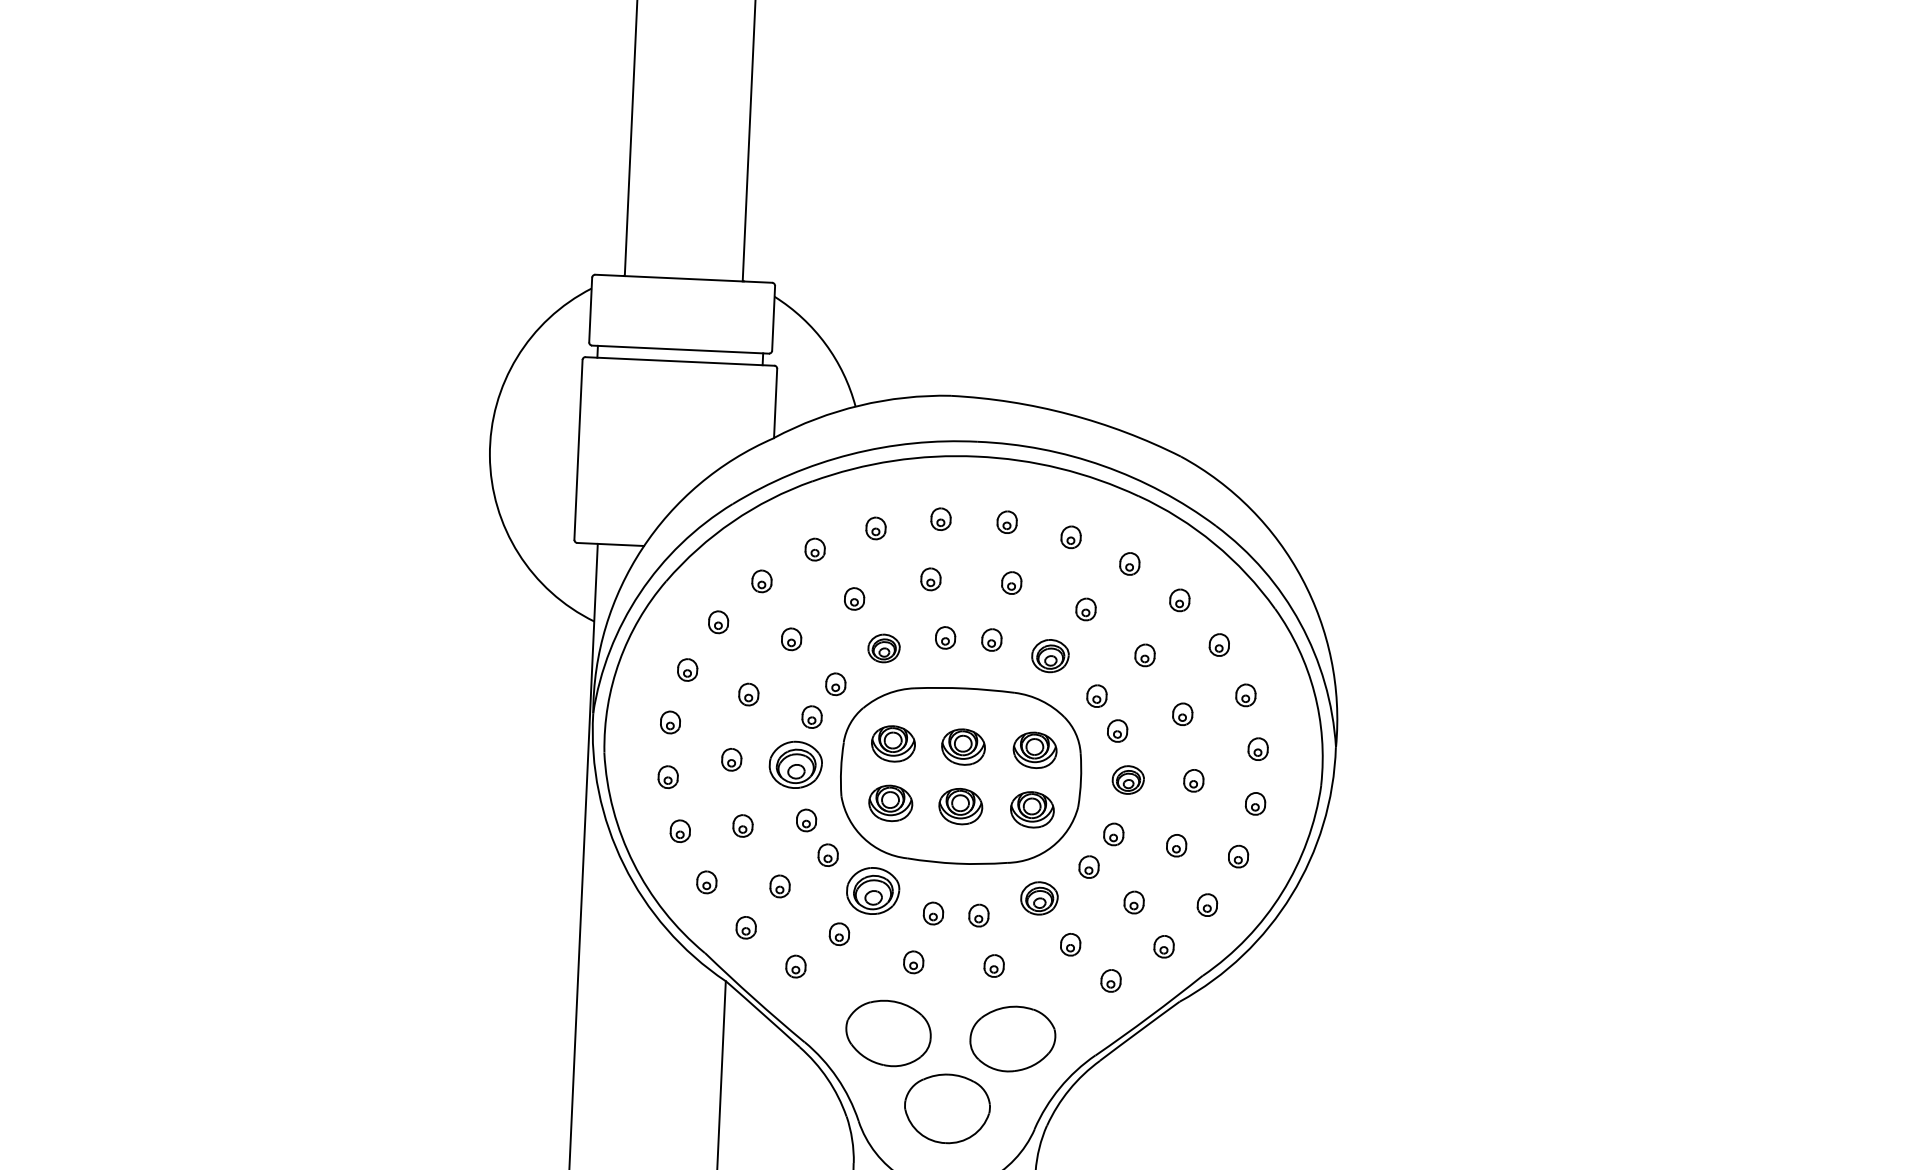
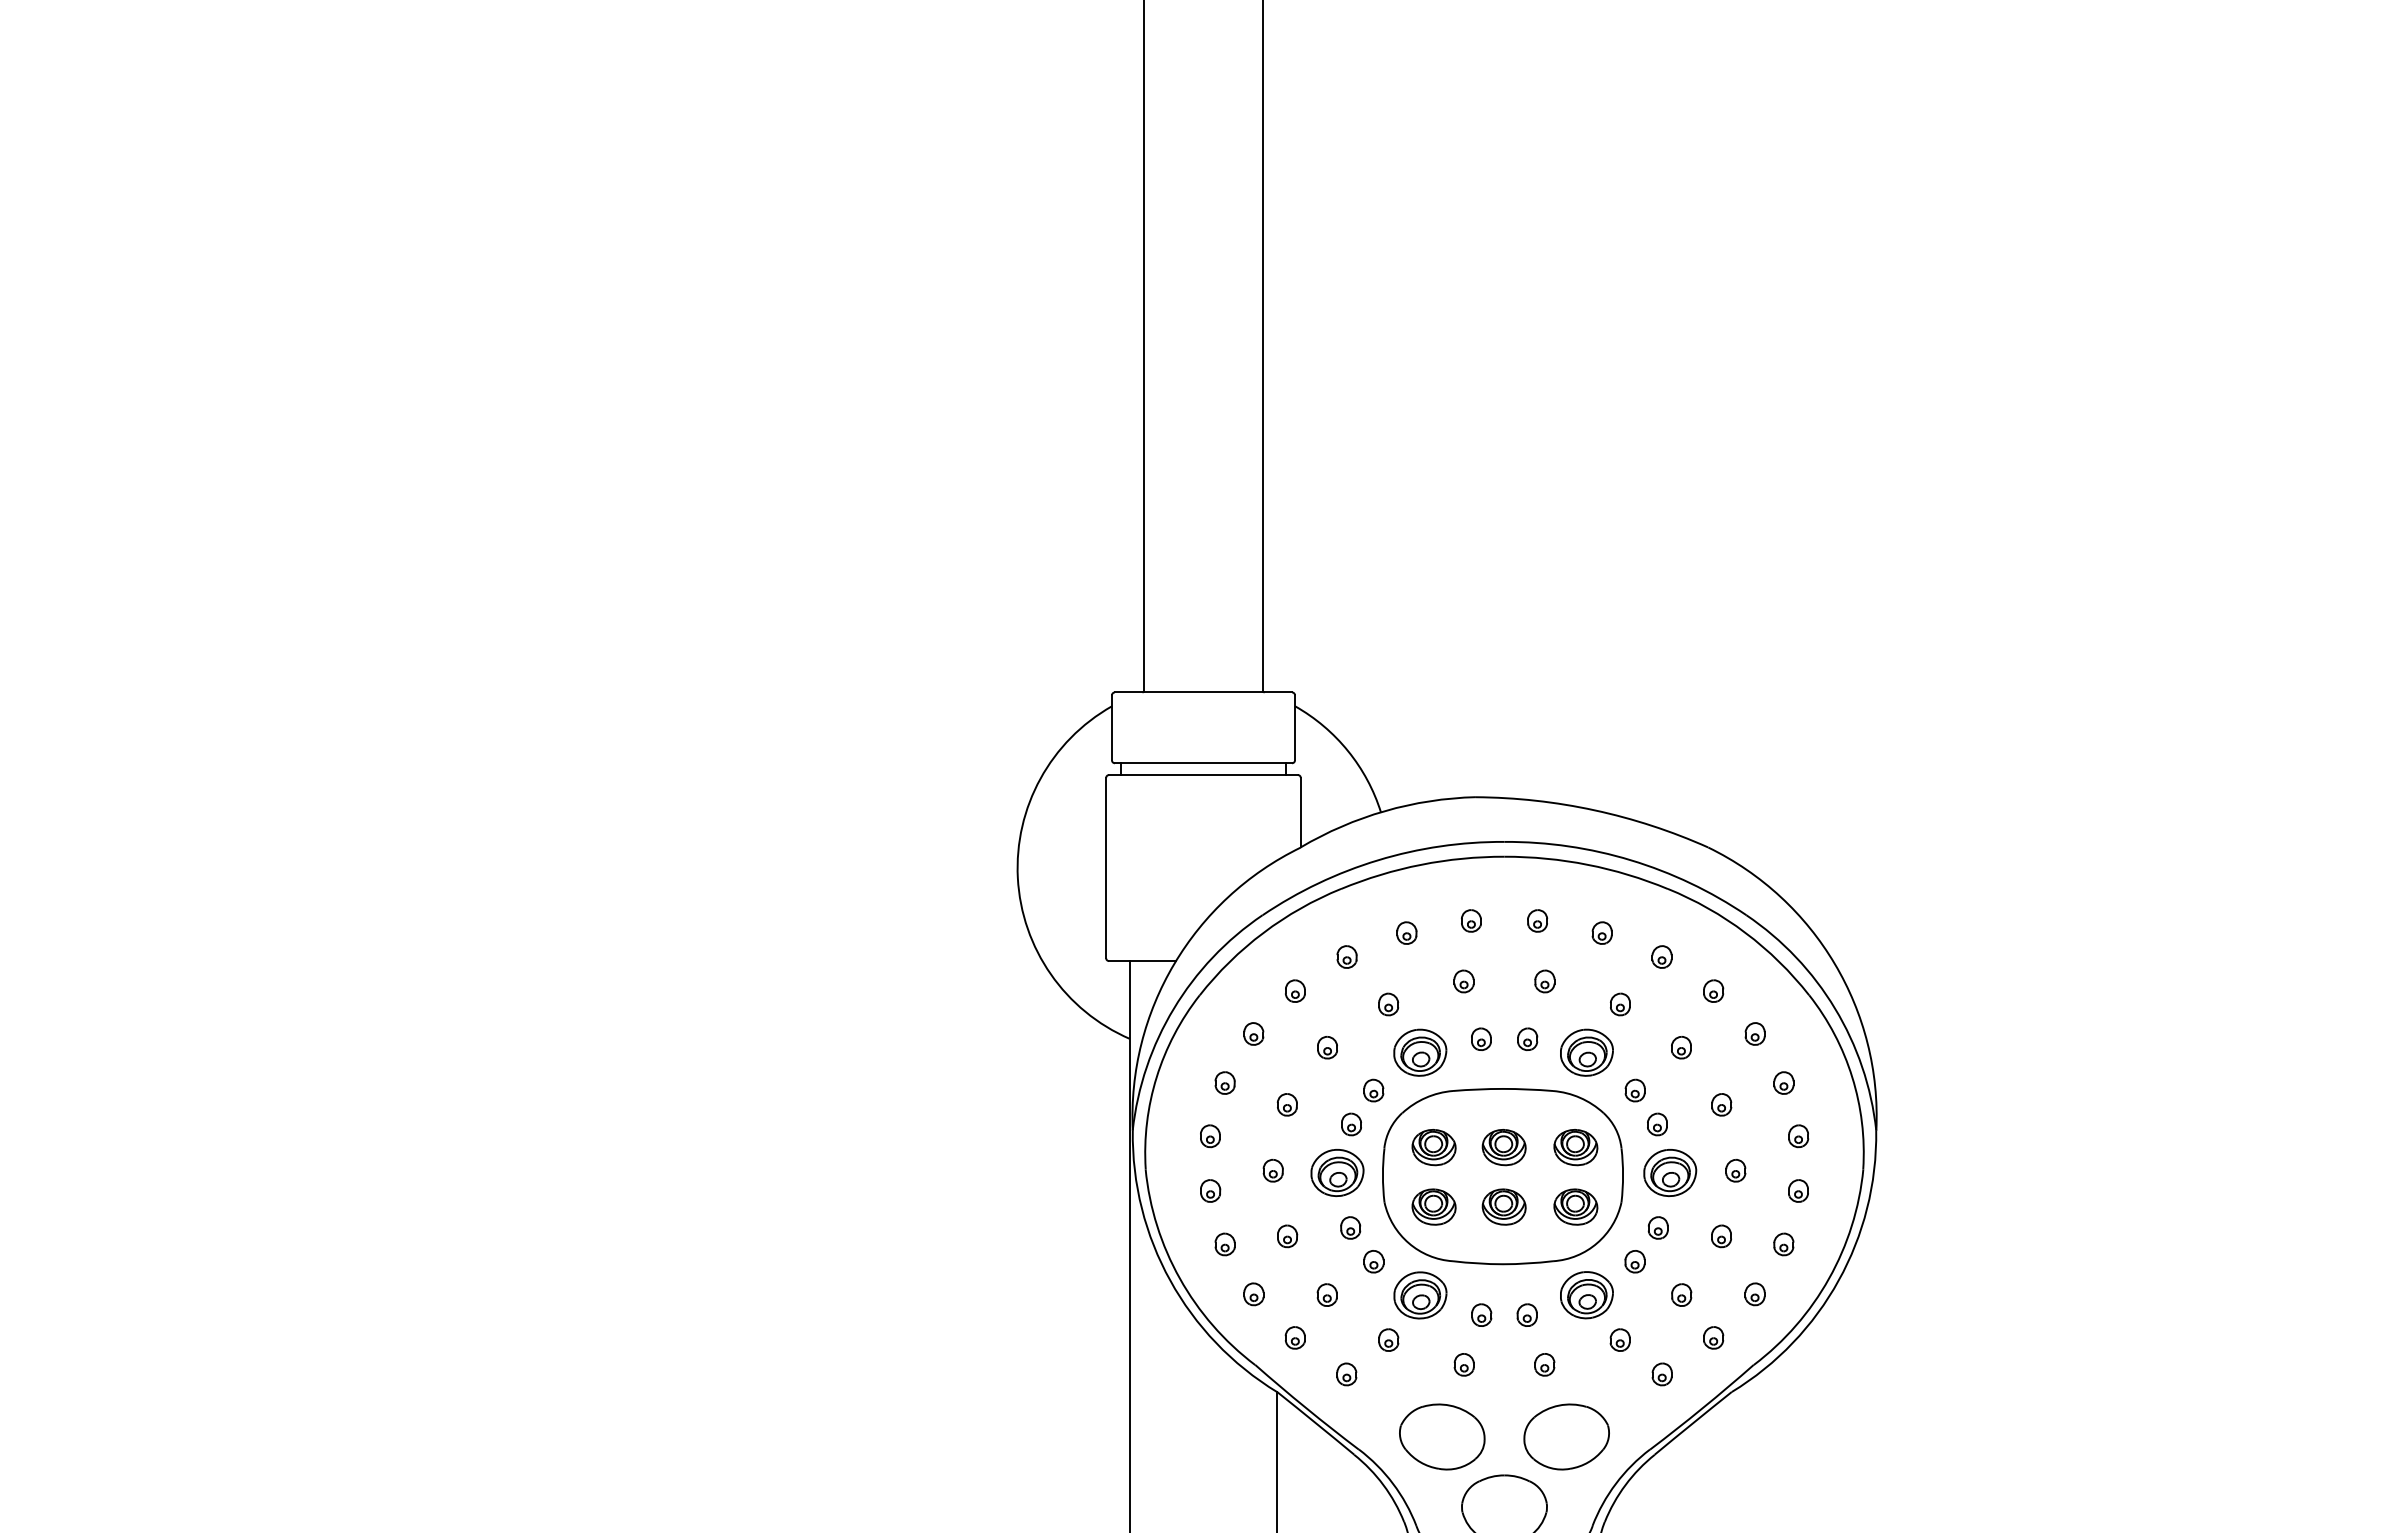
part: (884, 648) -> (1420, 1052), size x1.67
part: (1050, 655) -> (1586, 1052), size x1.43
part: (1128, 779) -> (1670, 1172), size x1.67
part: (1039, 898) -> (1586, 1295), size x1.43

